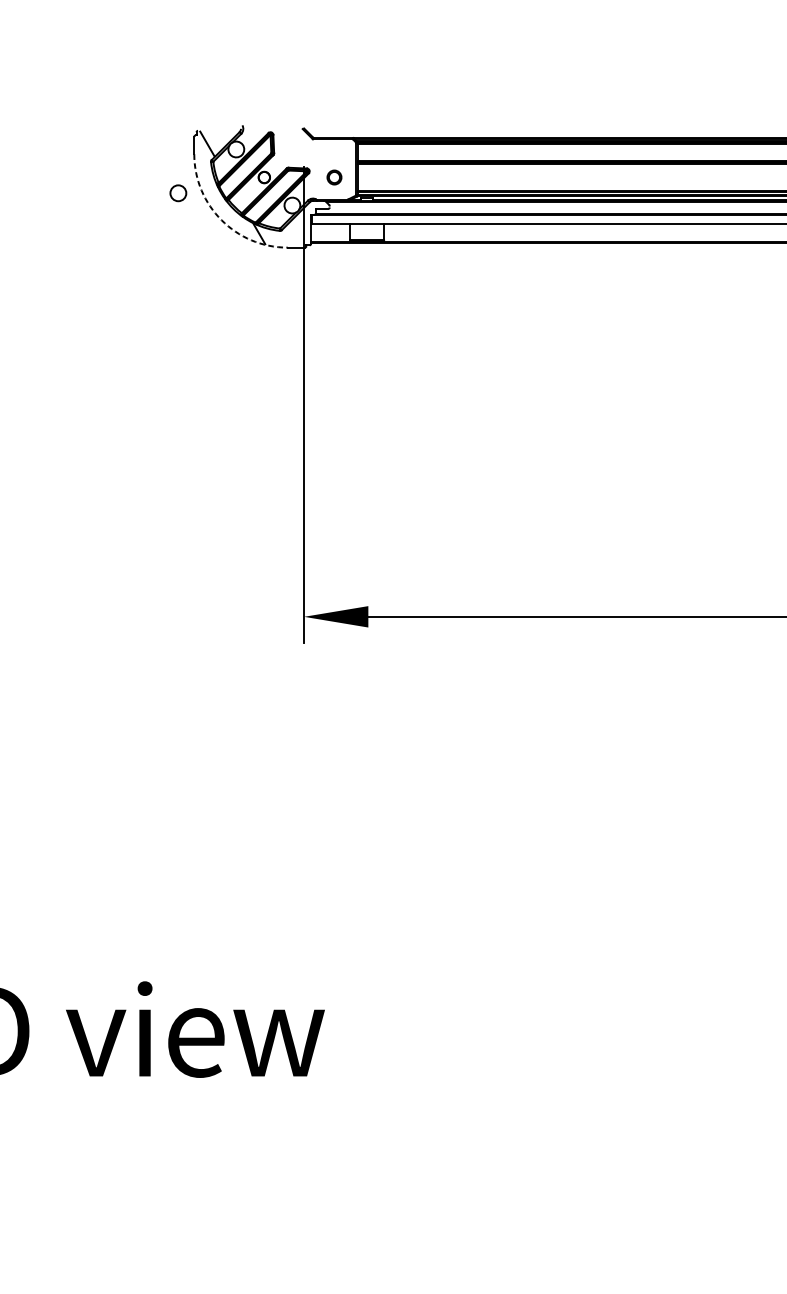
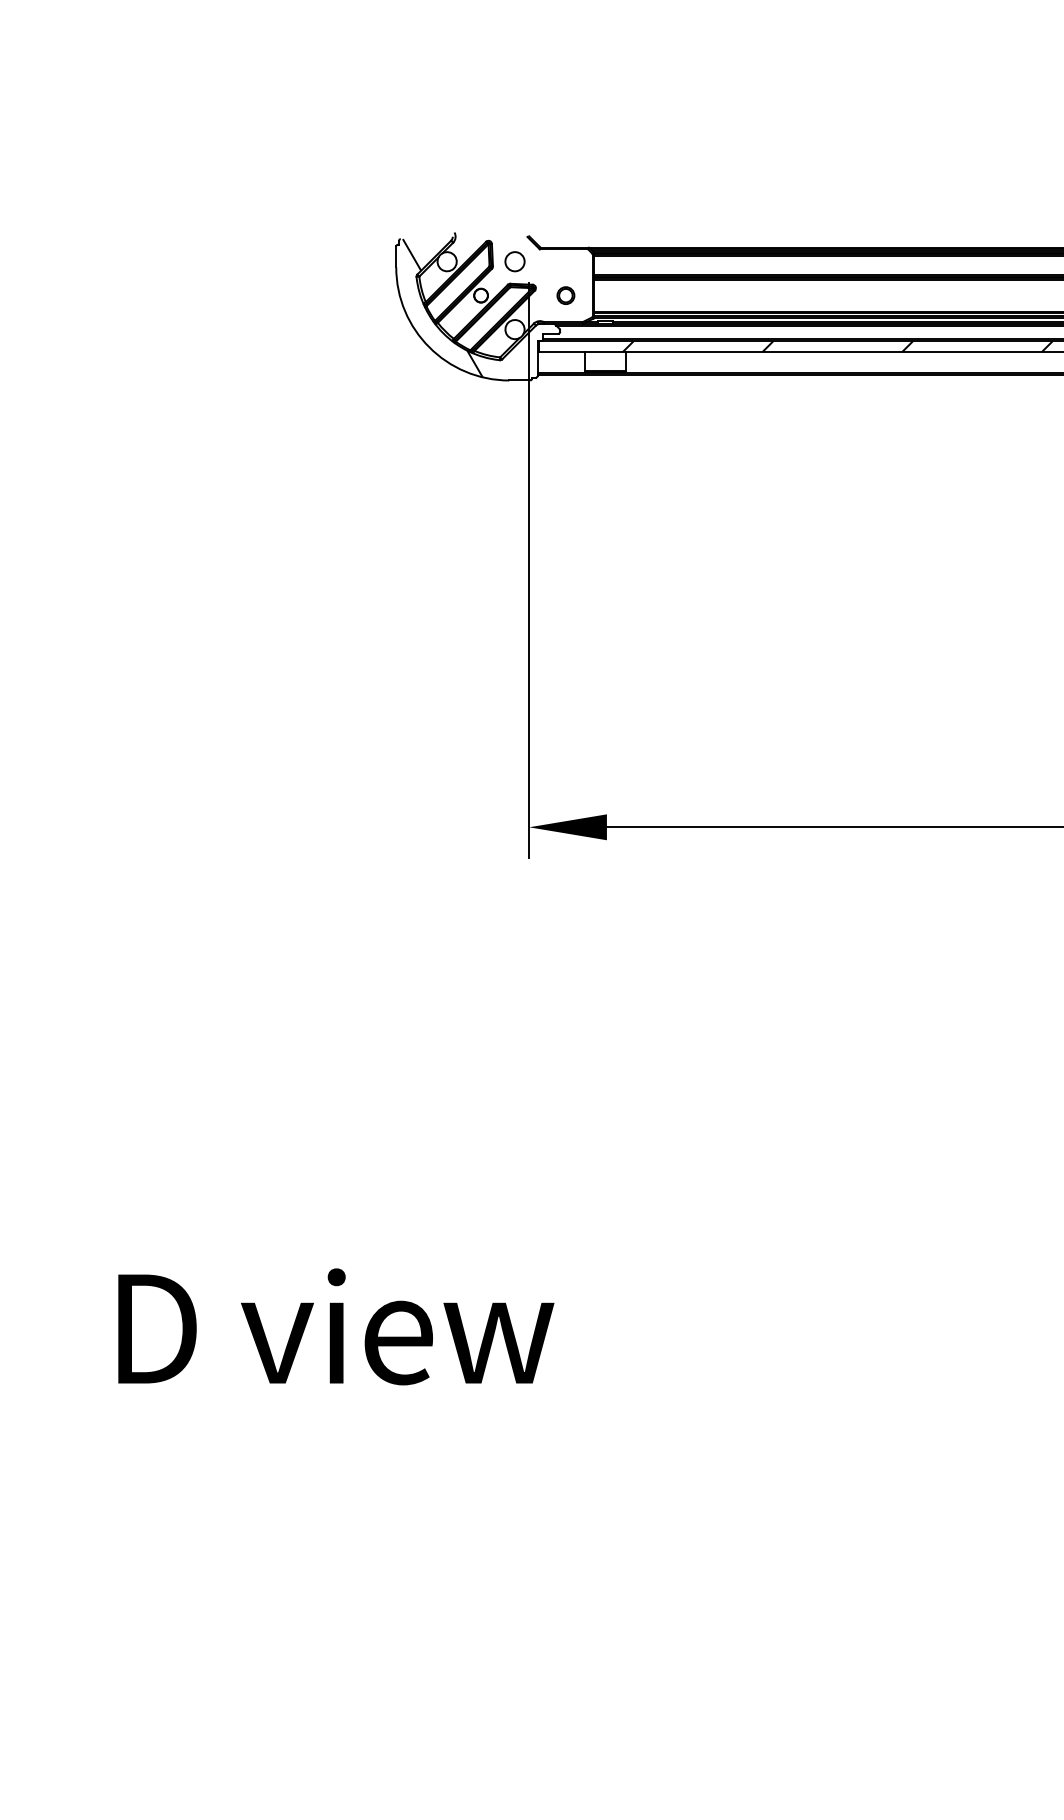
circle: (177, 193) -> (514, 261), moved
hatch: (558, 219) -> (837, 346), added
arc: (221, 220) -> (429, 347), dashed -> solid

